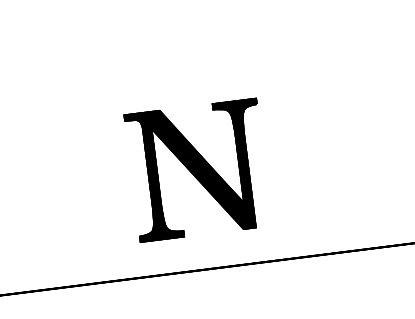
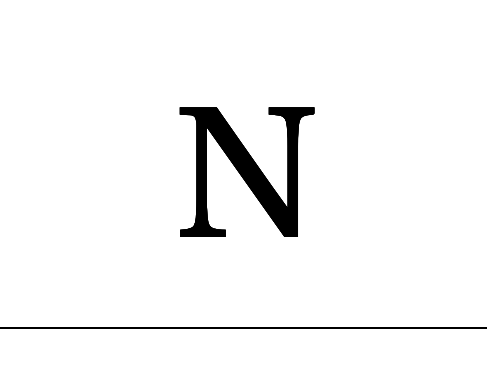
part: (197, 169) -> (246, 171), moved

